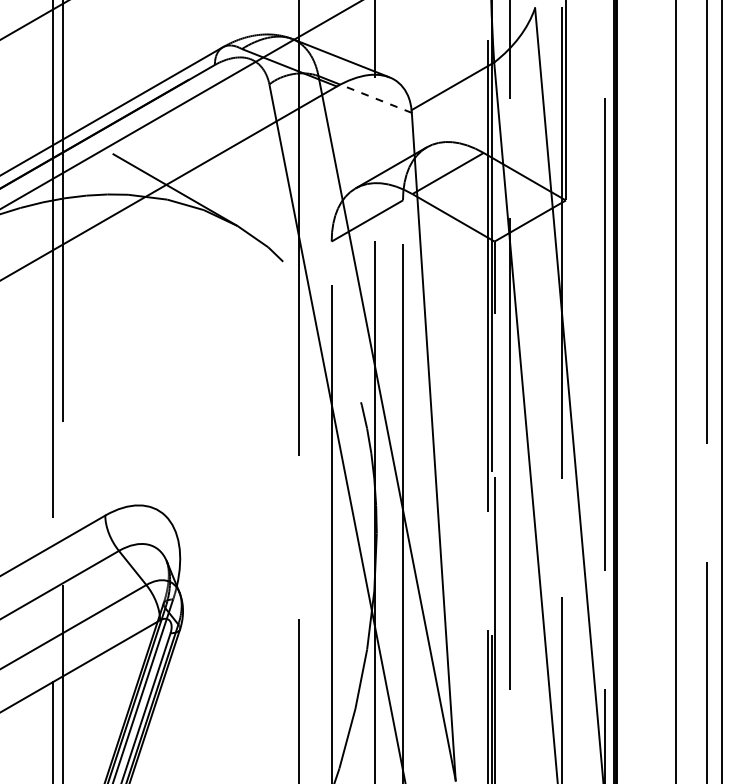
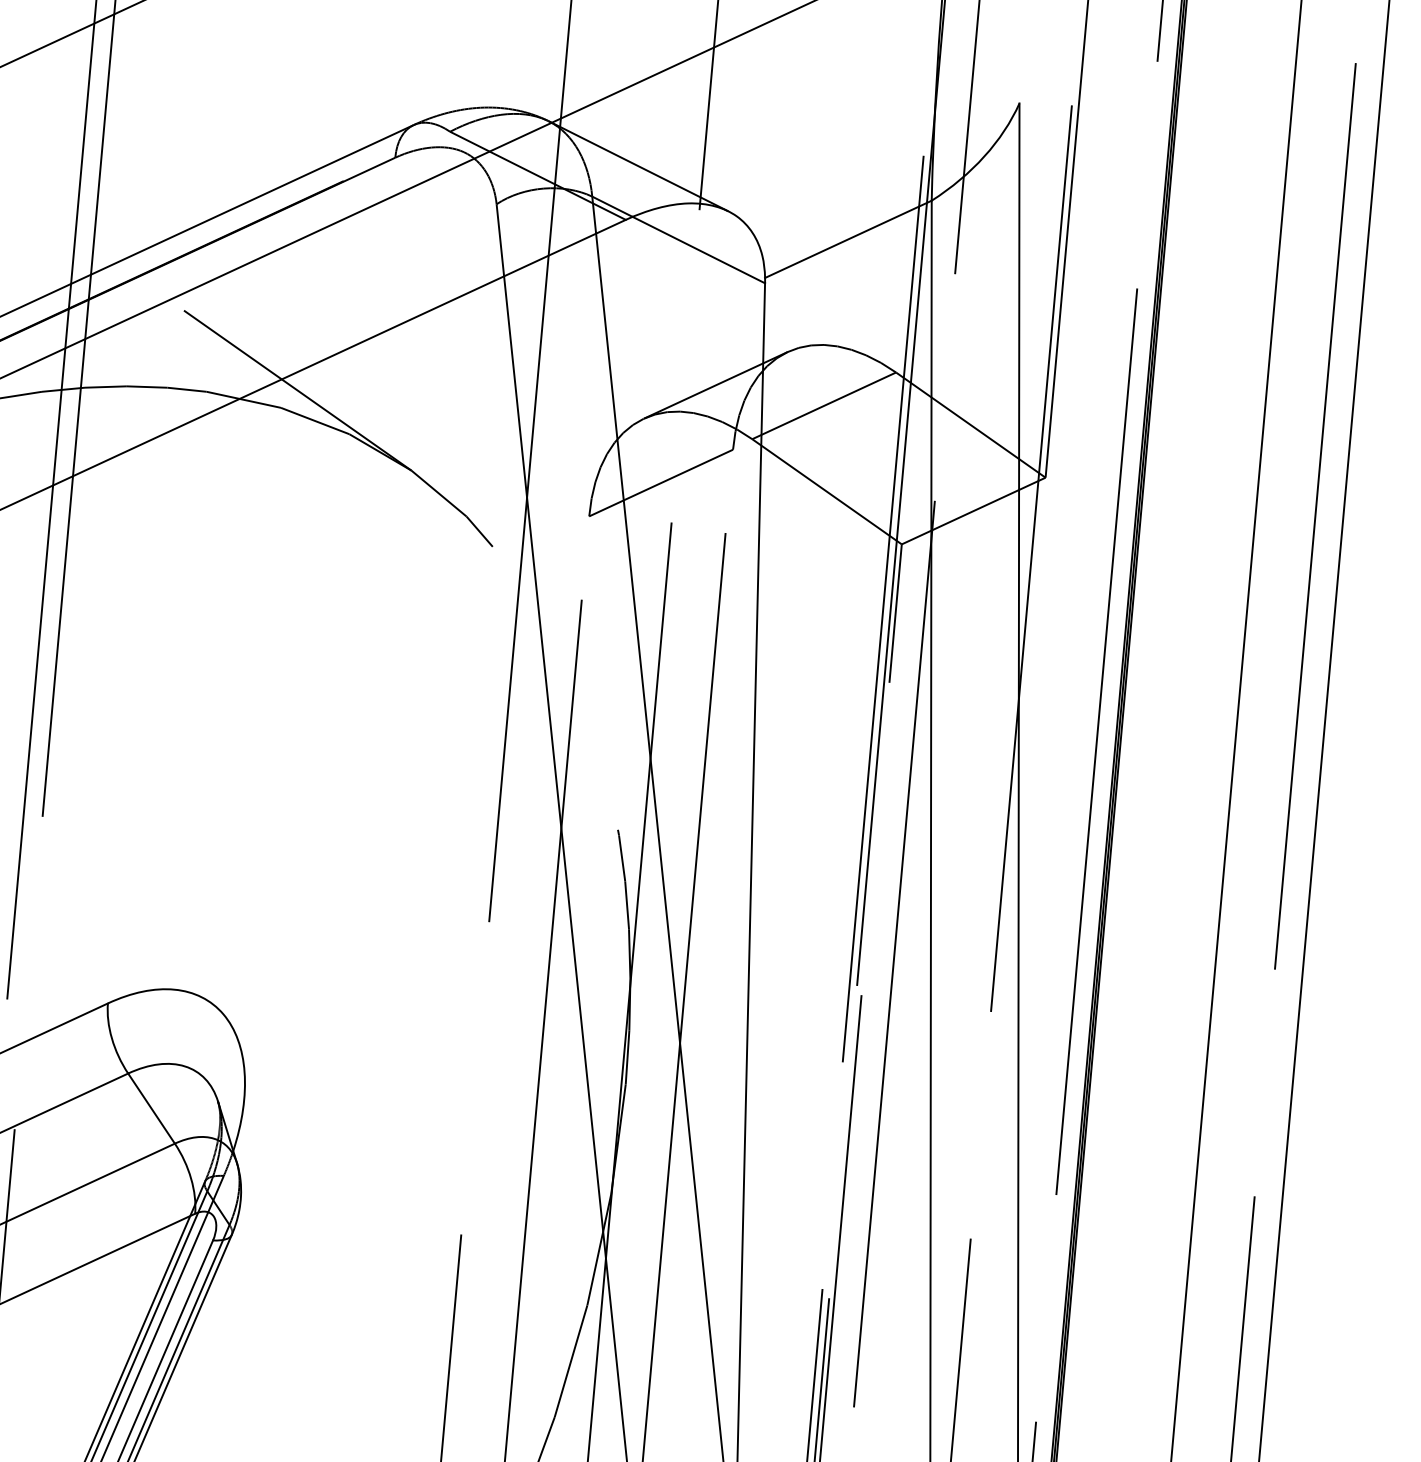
line: (375, 98) -> (697, 249), dashed -> solid

